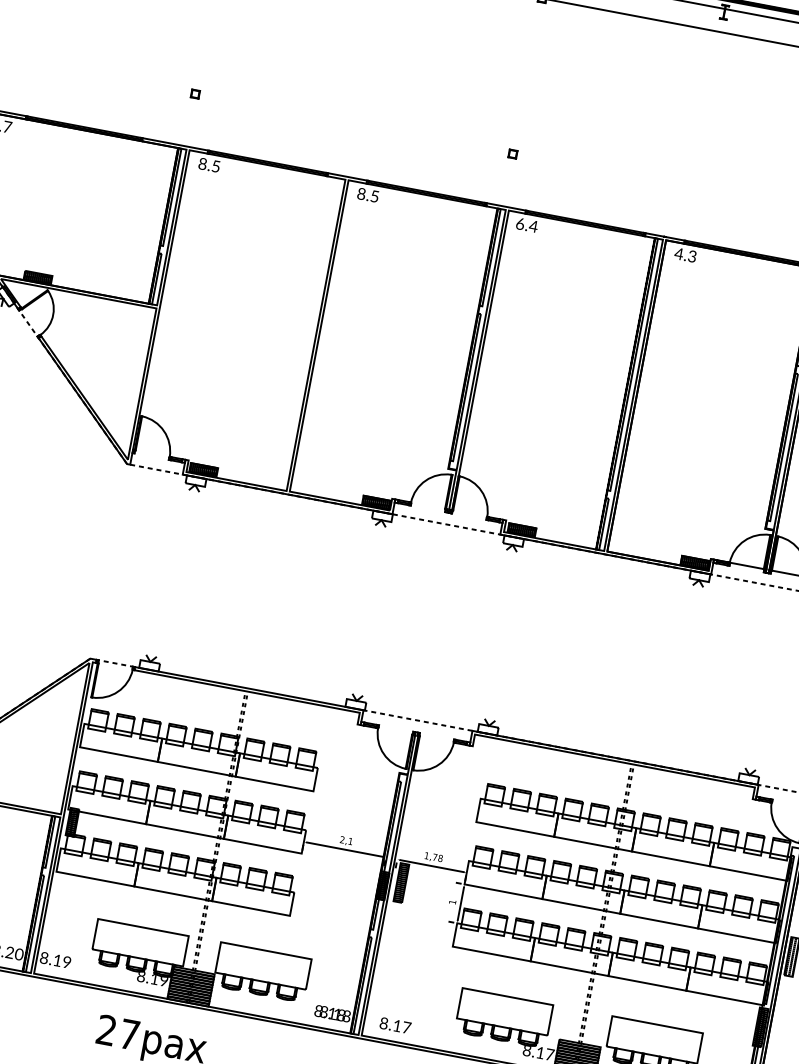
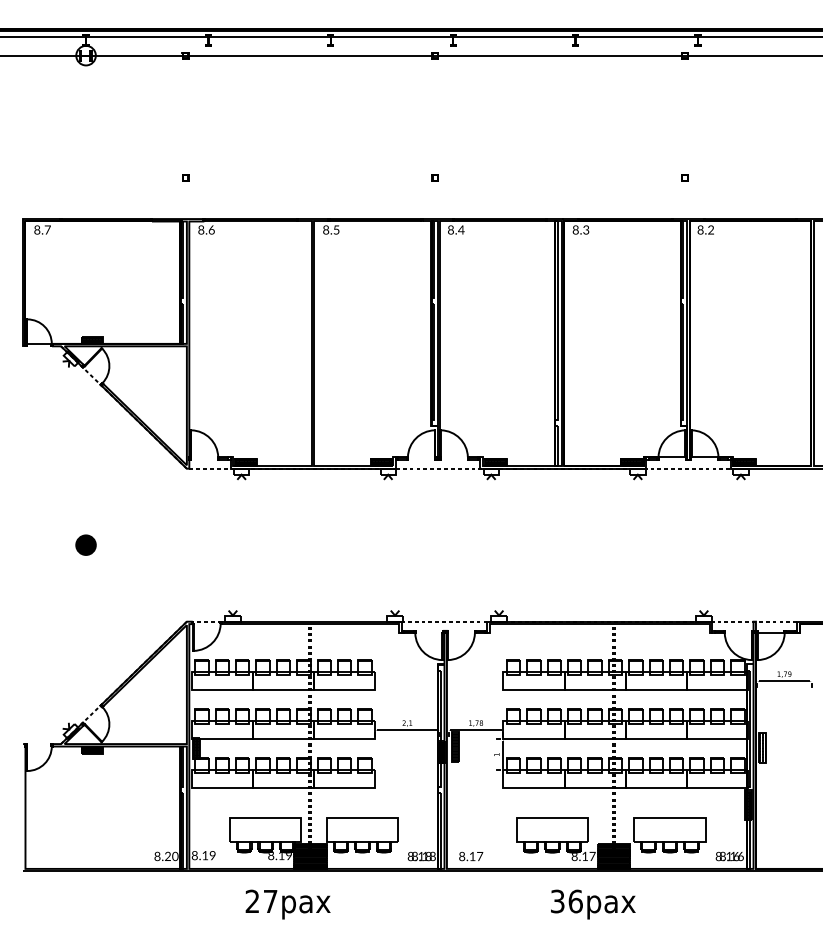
text: (215, 165) -> (211, 229), 8.5 -> 8.6
text: (521, 223) -> (451, 229), 6.4 -> 8.4
text: (678, 253) -> (575, 229), 4.3 -> 8.3

